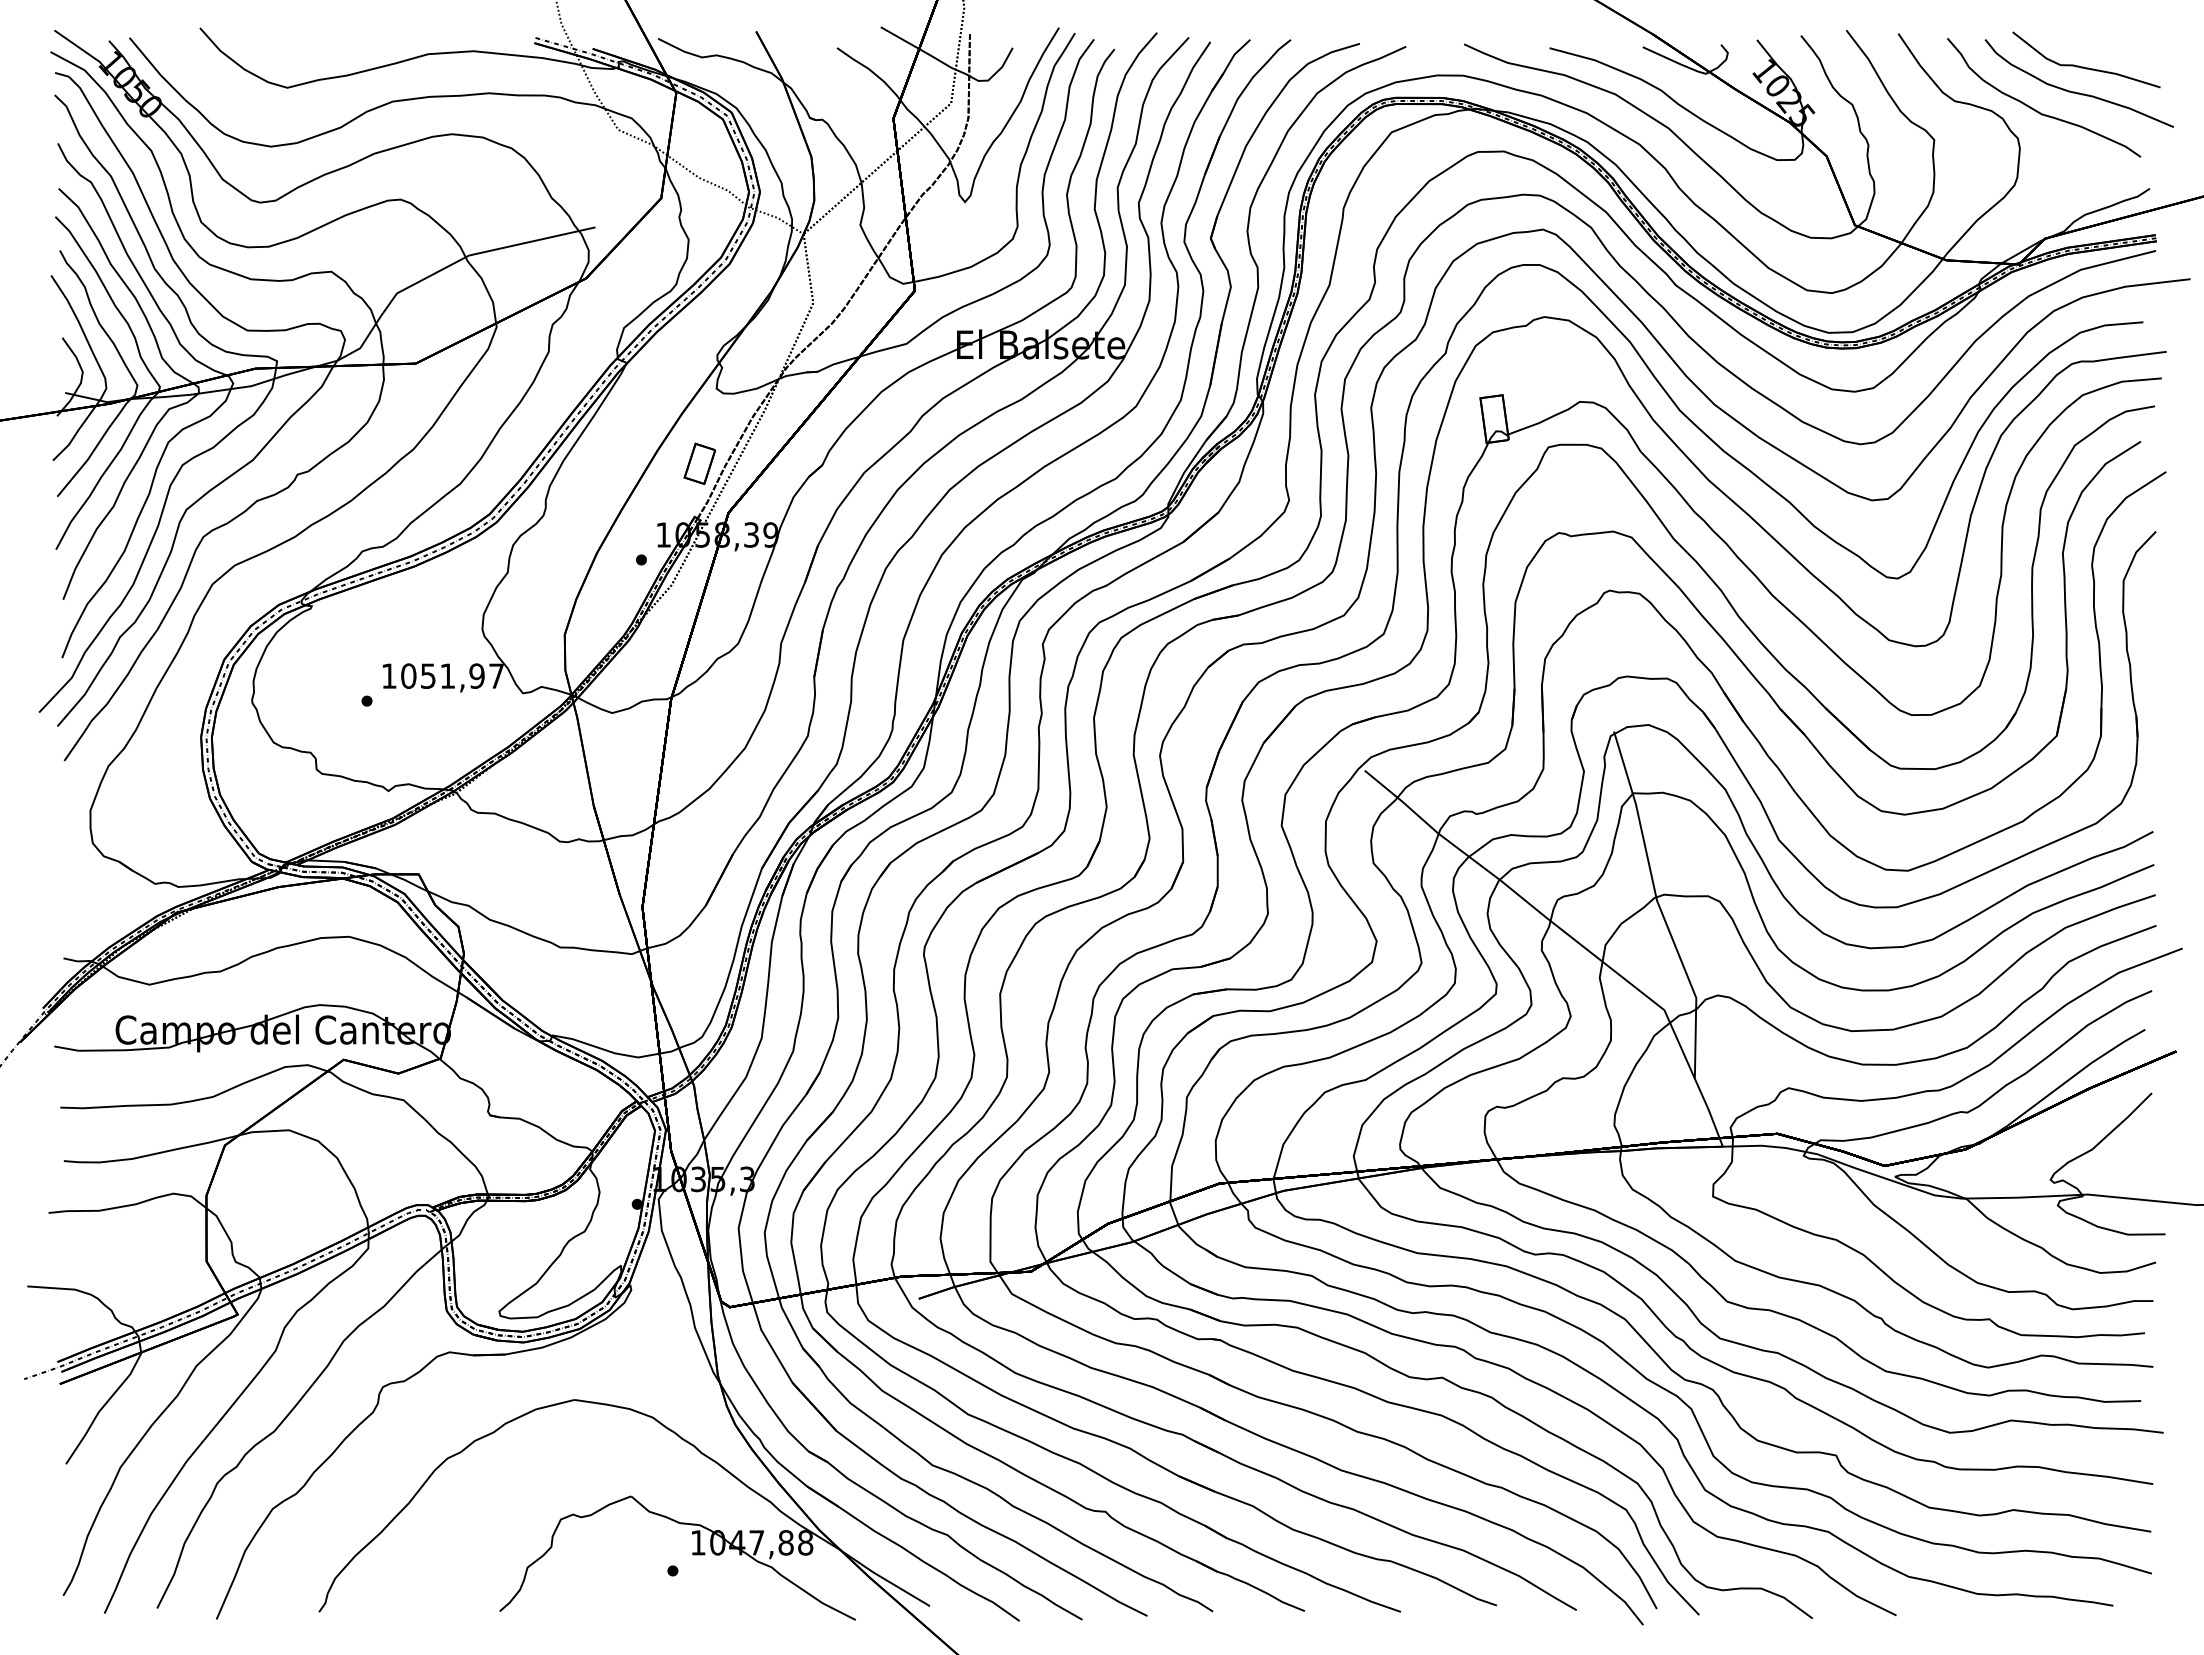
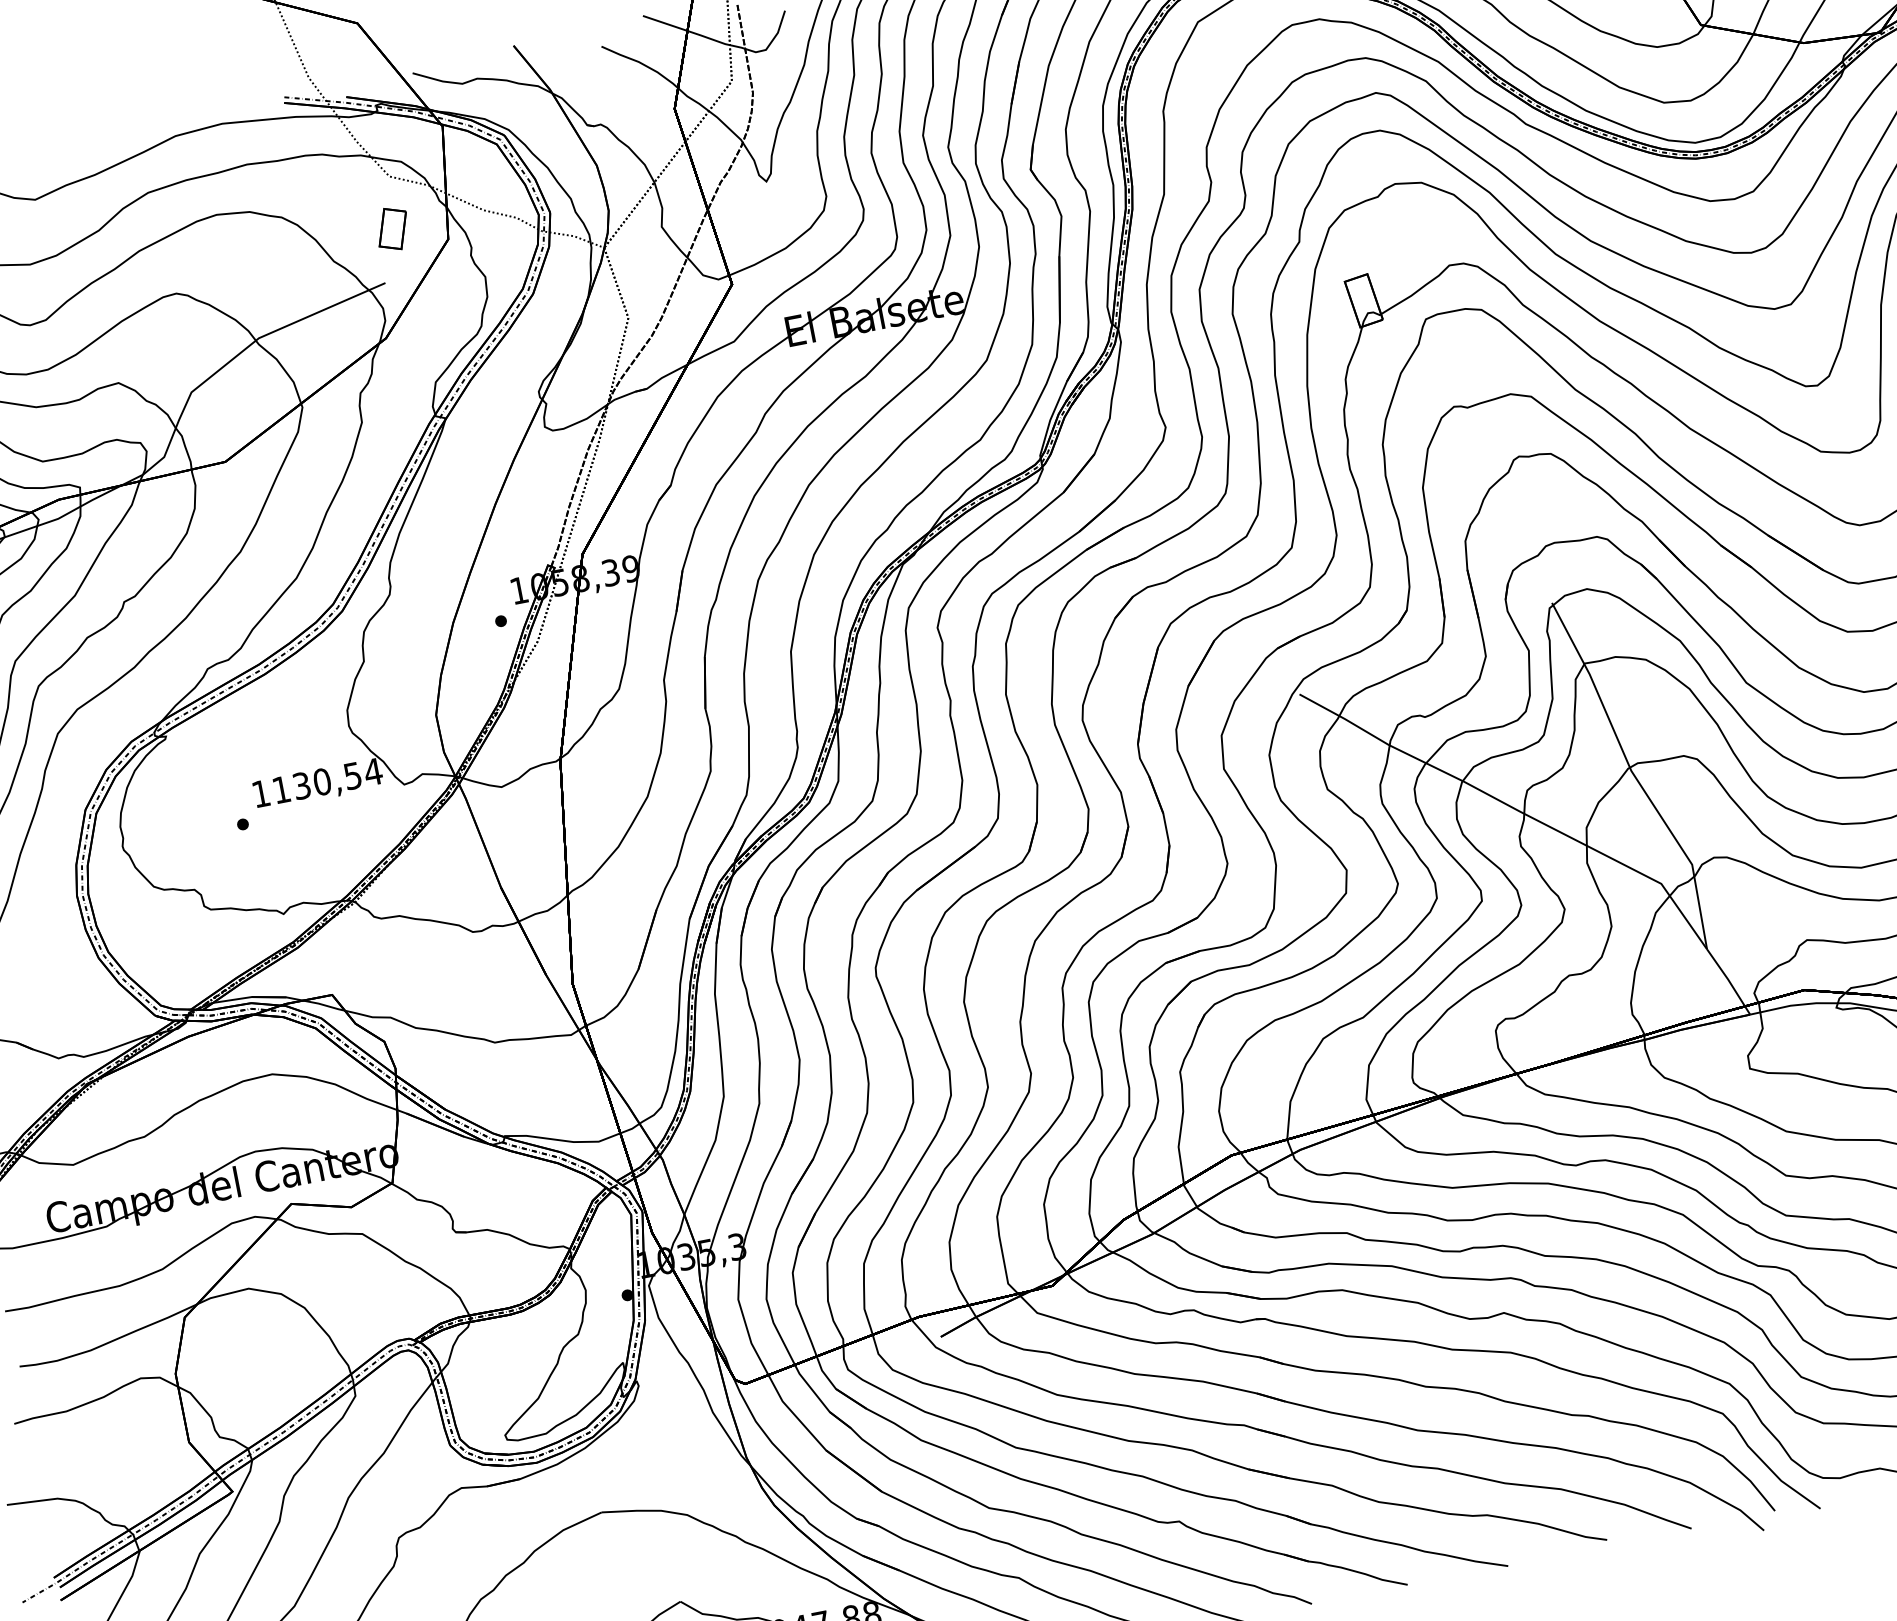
part: (699, 463) -> (392, 228), moved
text: (452, 675) -> (327, 780), 1051,97 -> 1130,54

